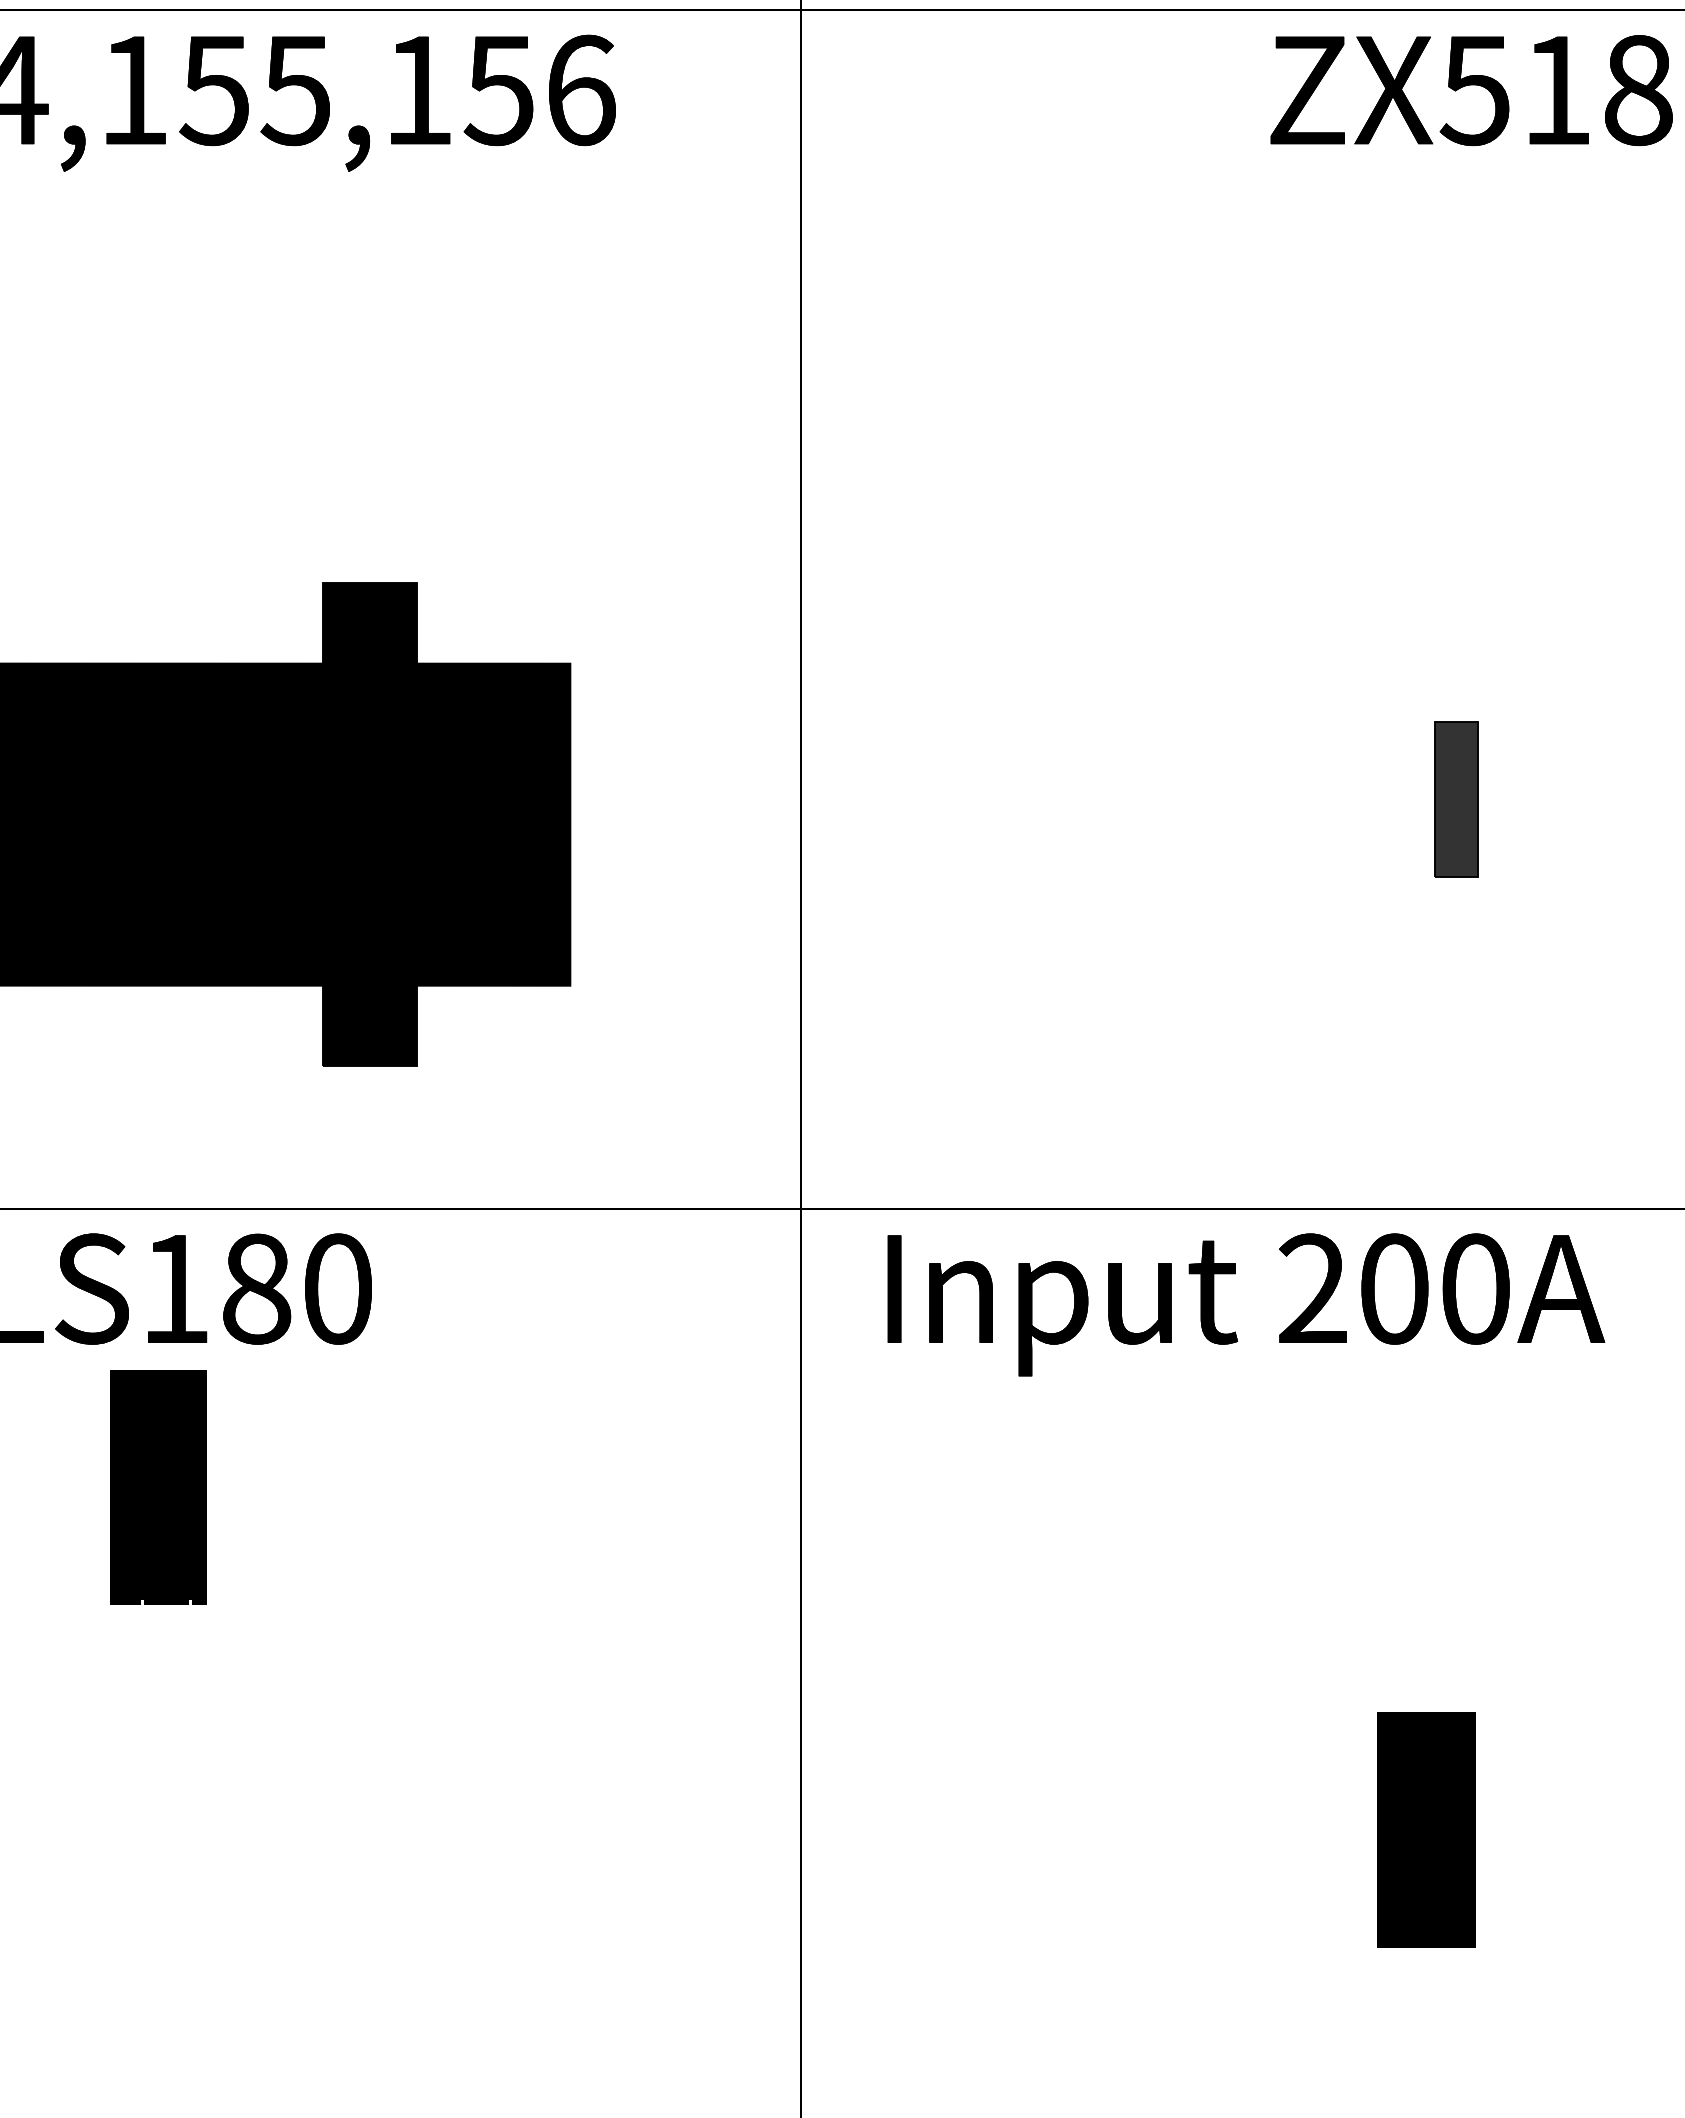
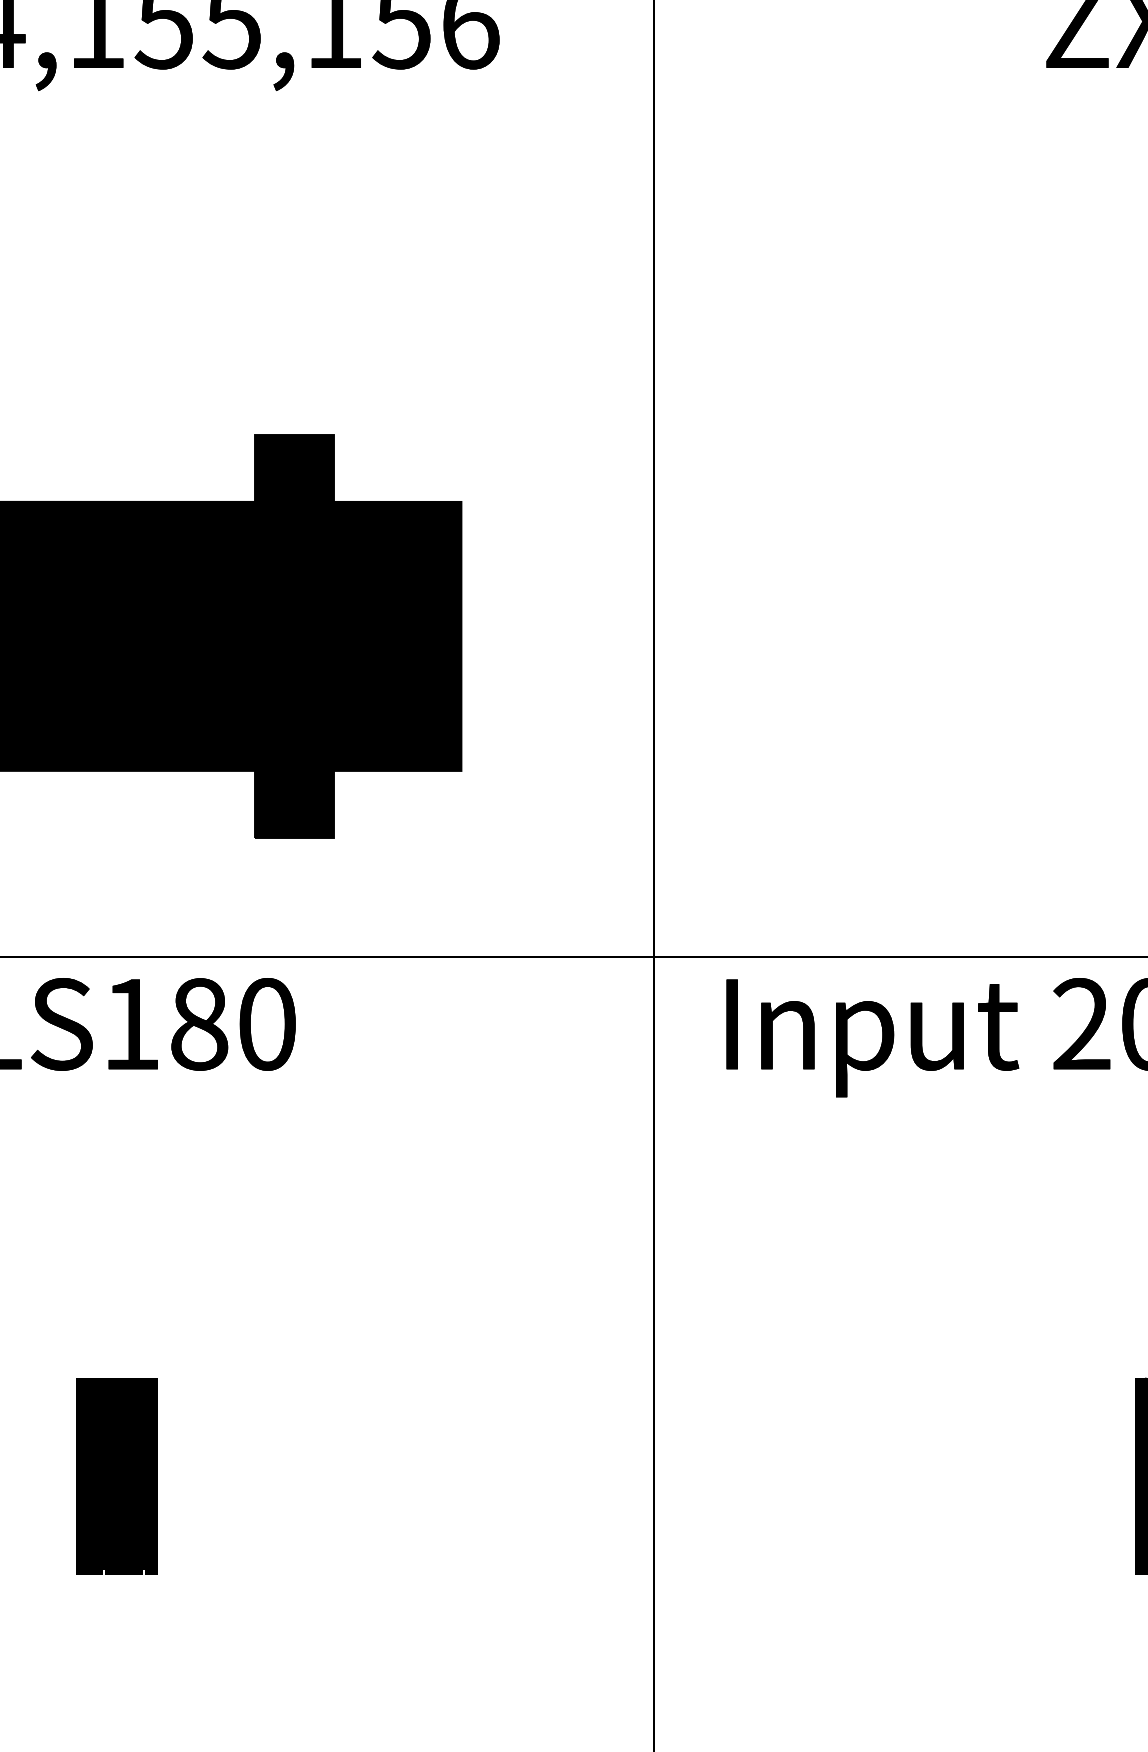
part: (158, 1487) -> (117, 1475), moved

